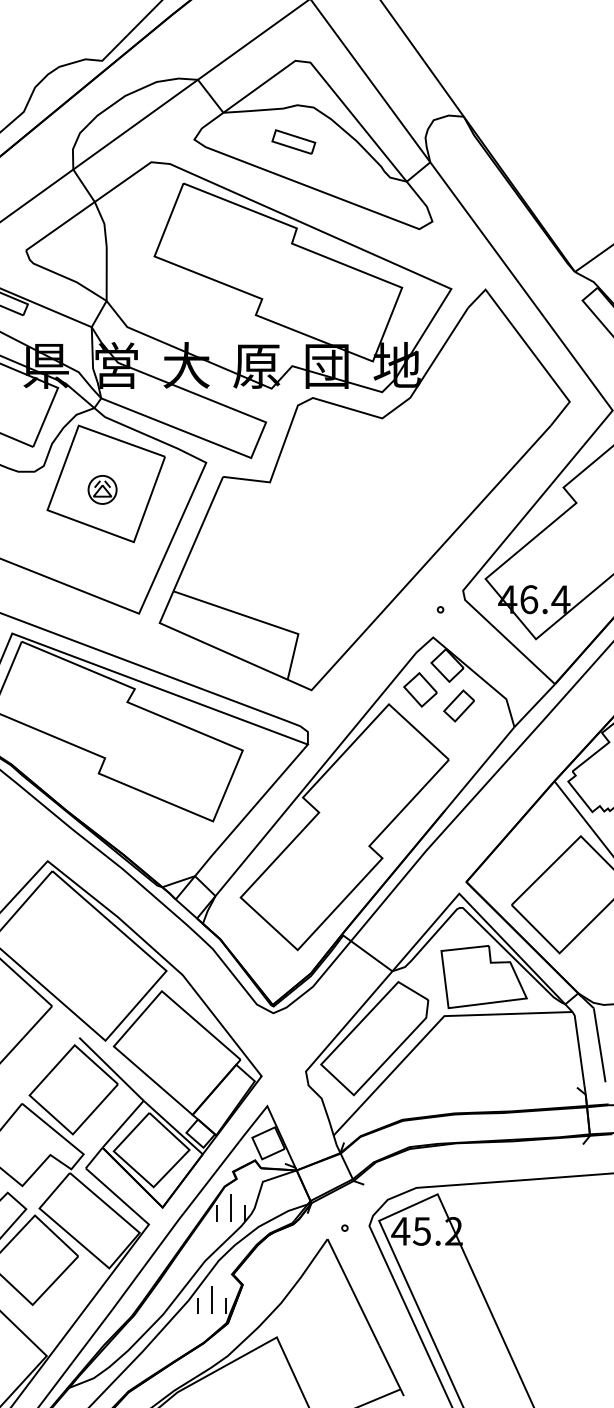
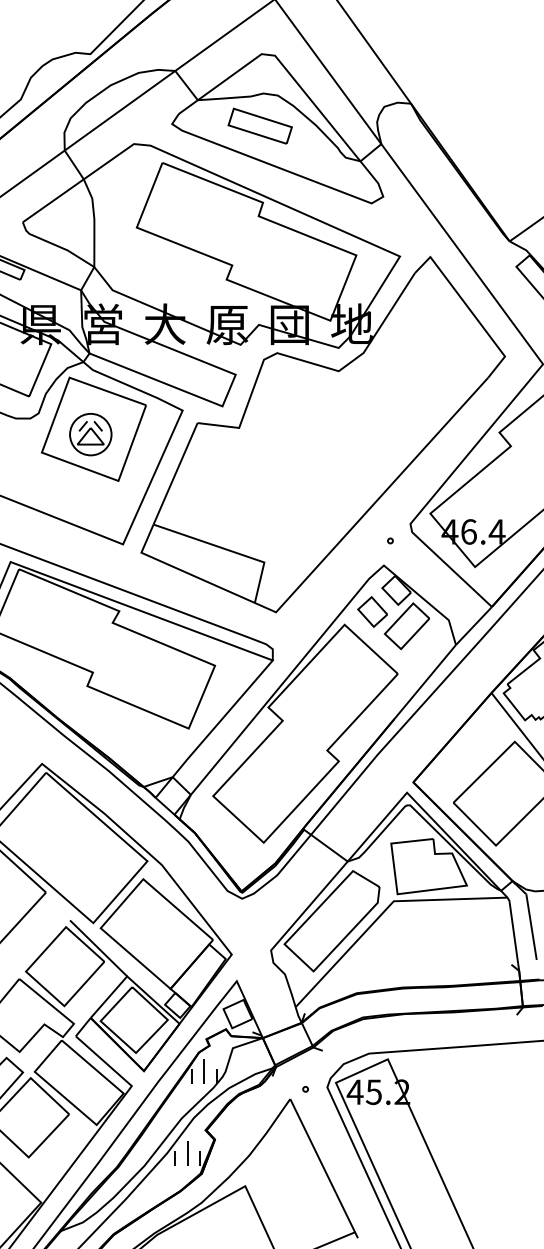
part: (293, 141) -> (260, 125), size x1.67
part: (102, 489) -> (90, 434), size x1.67
part: (458, 705) -> (406, 625), size x1.67

